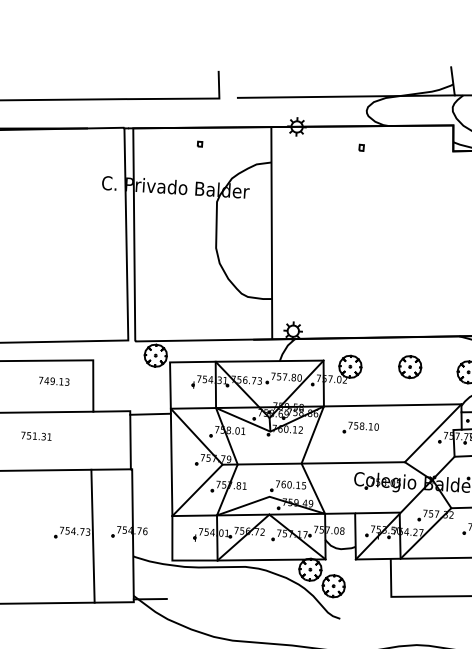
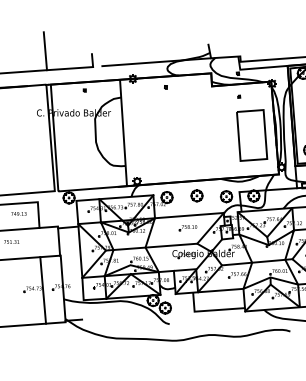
line: (126, 61) -> (45, 51), added
part: (359, 429) -> (187, 228), moved

